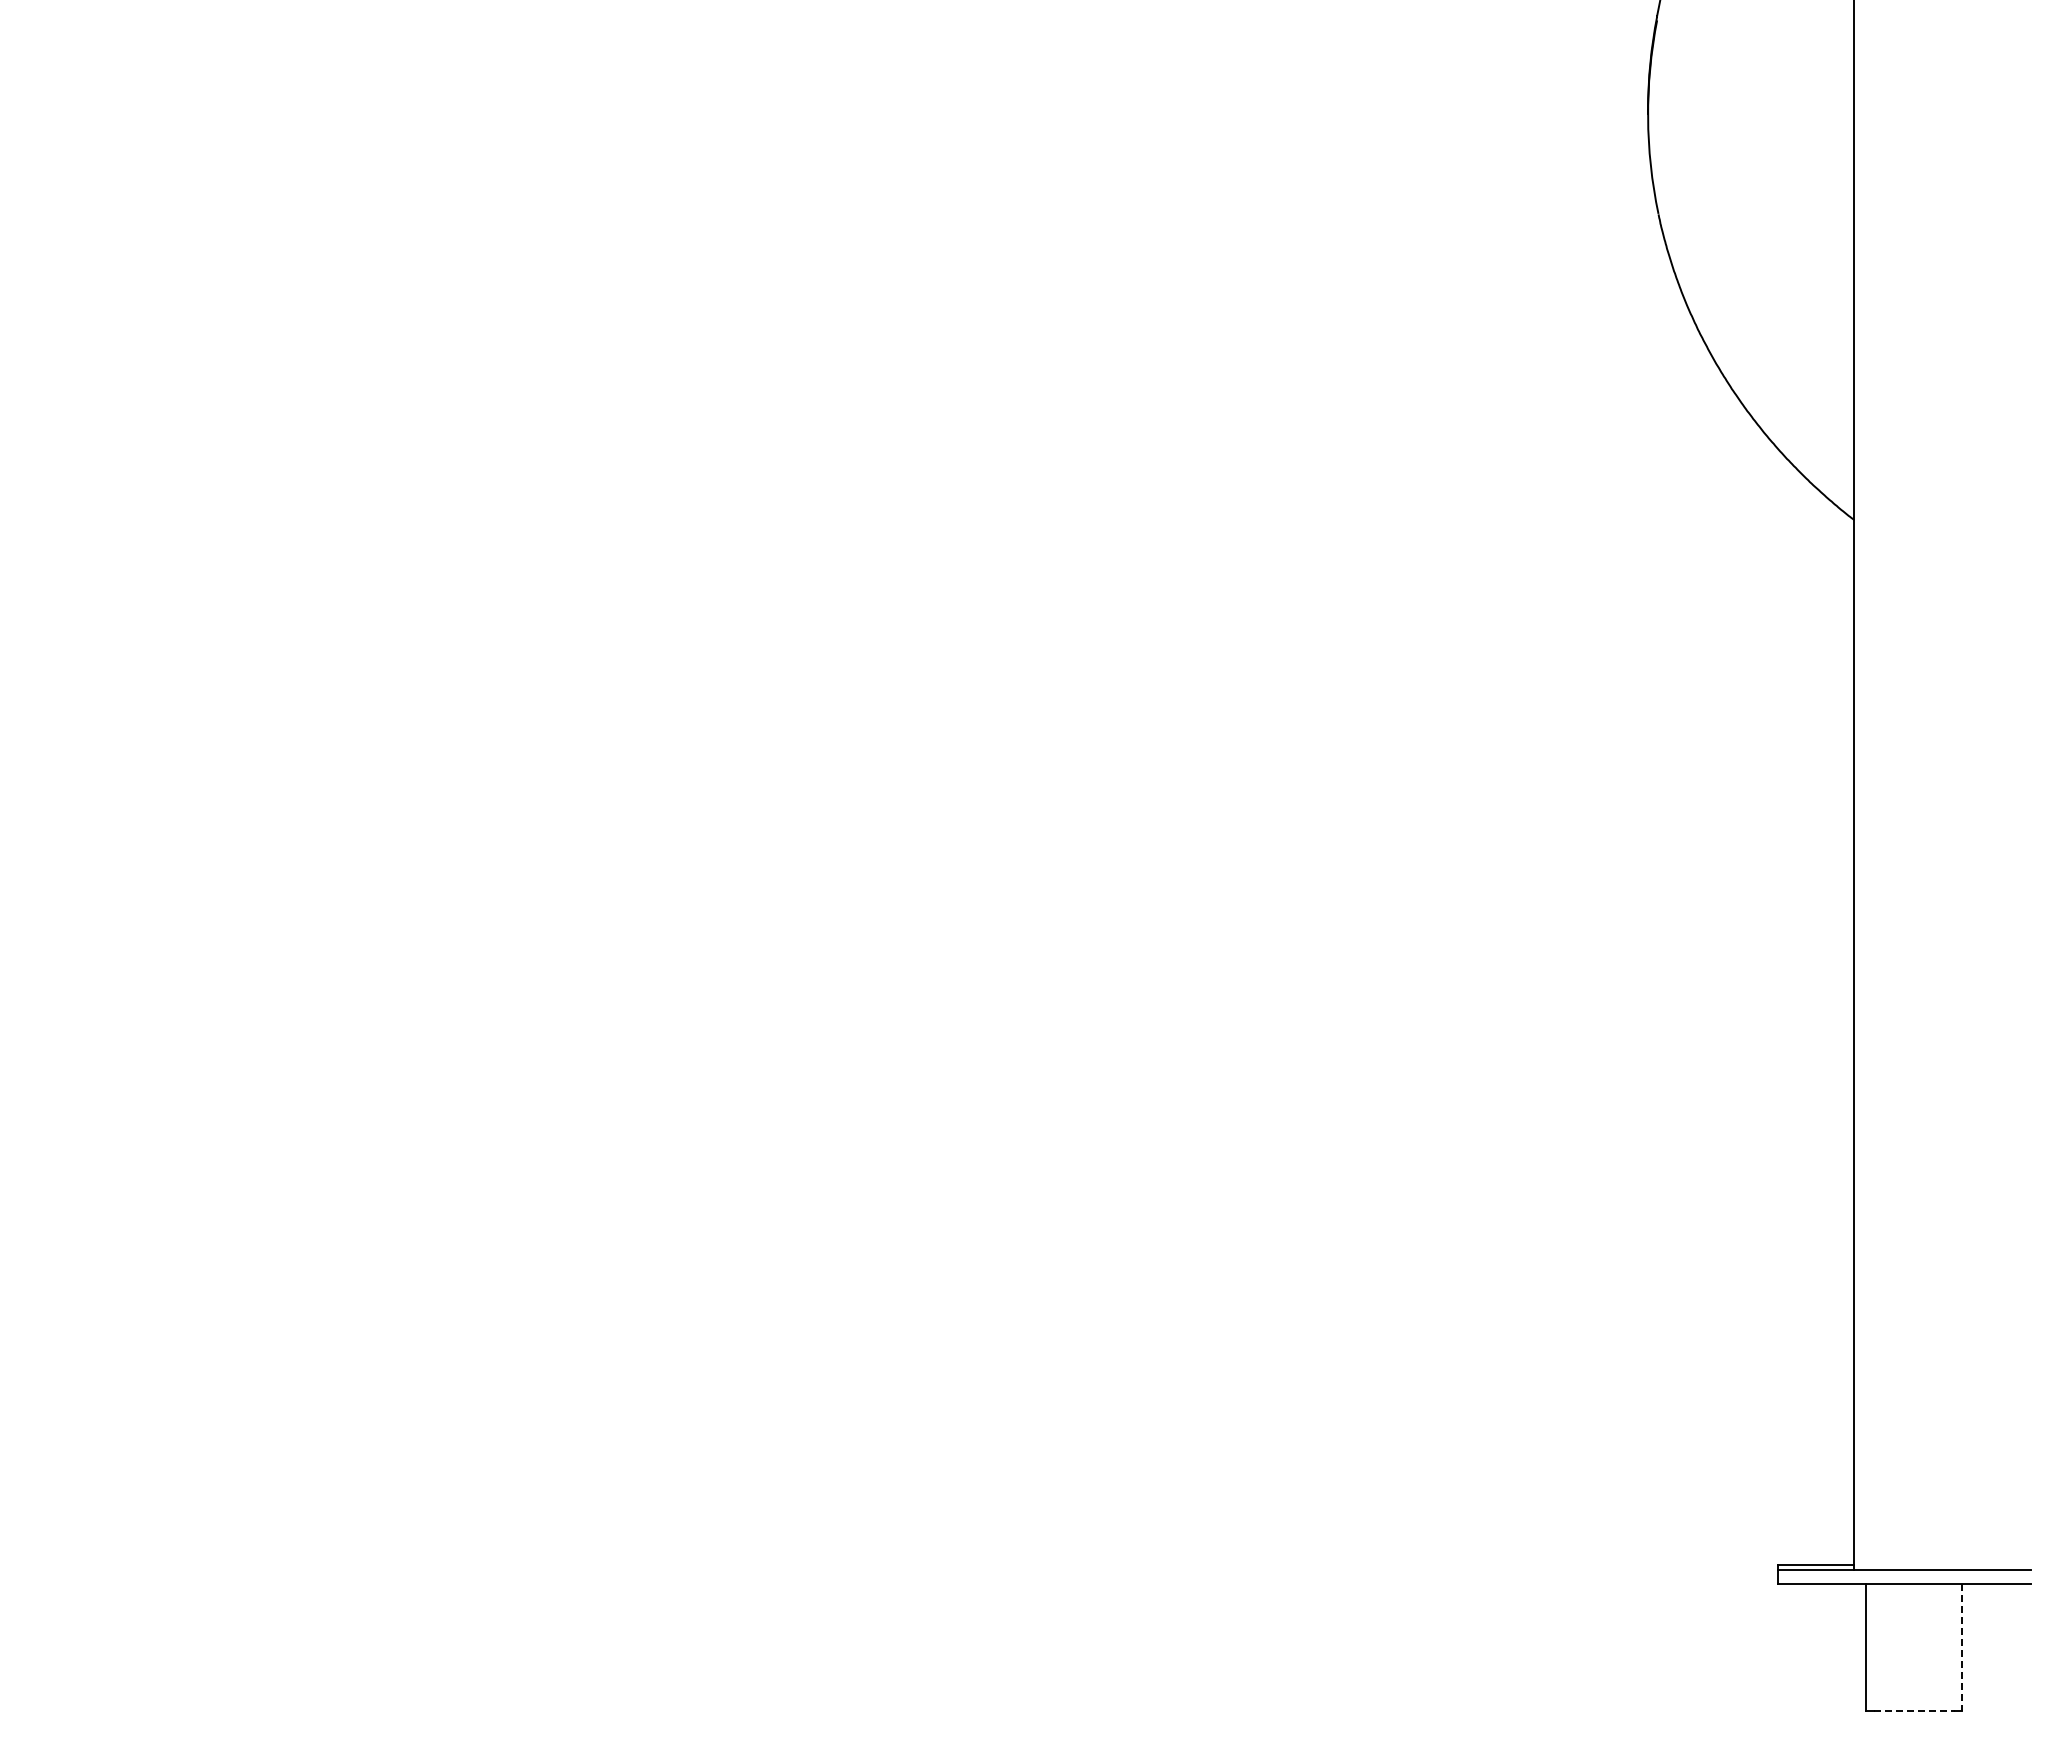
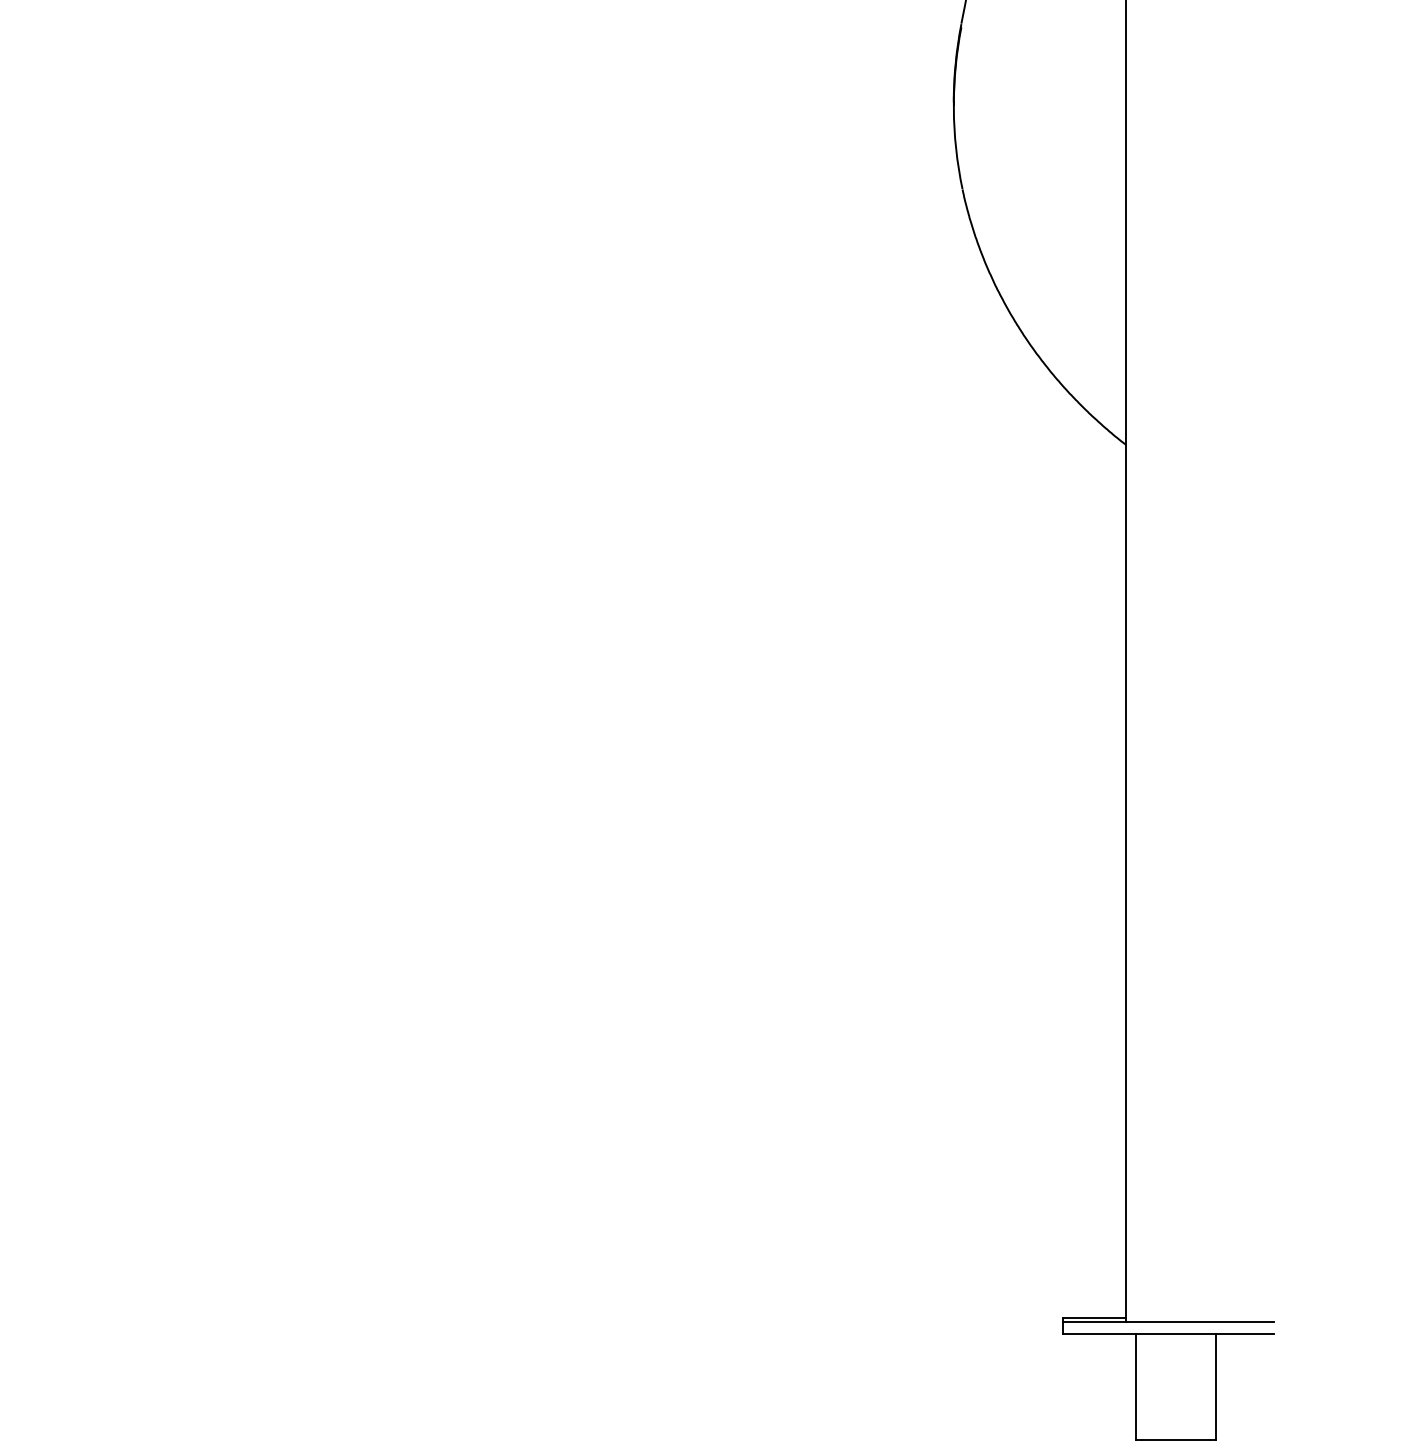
line: (1961, 1647) -> (1215, 1387), dashed -> solid
line: (1914, 1711) -> (1176, 1440), dashed -> solid

